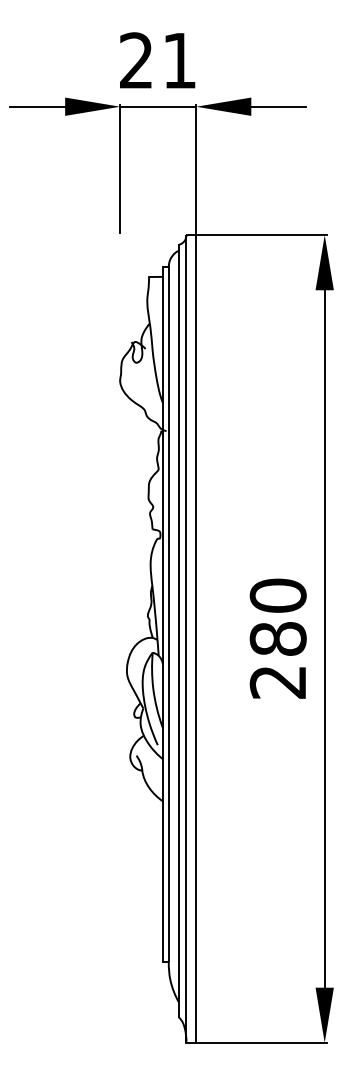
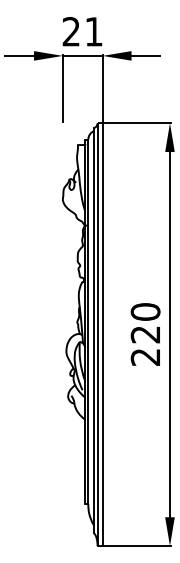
text: (277, 638) -> (145, 334), 280 -> 220

